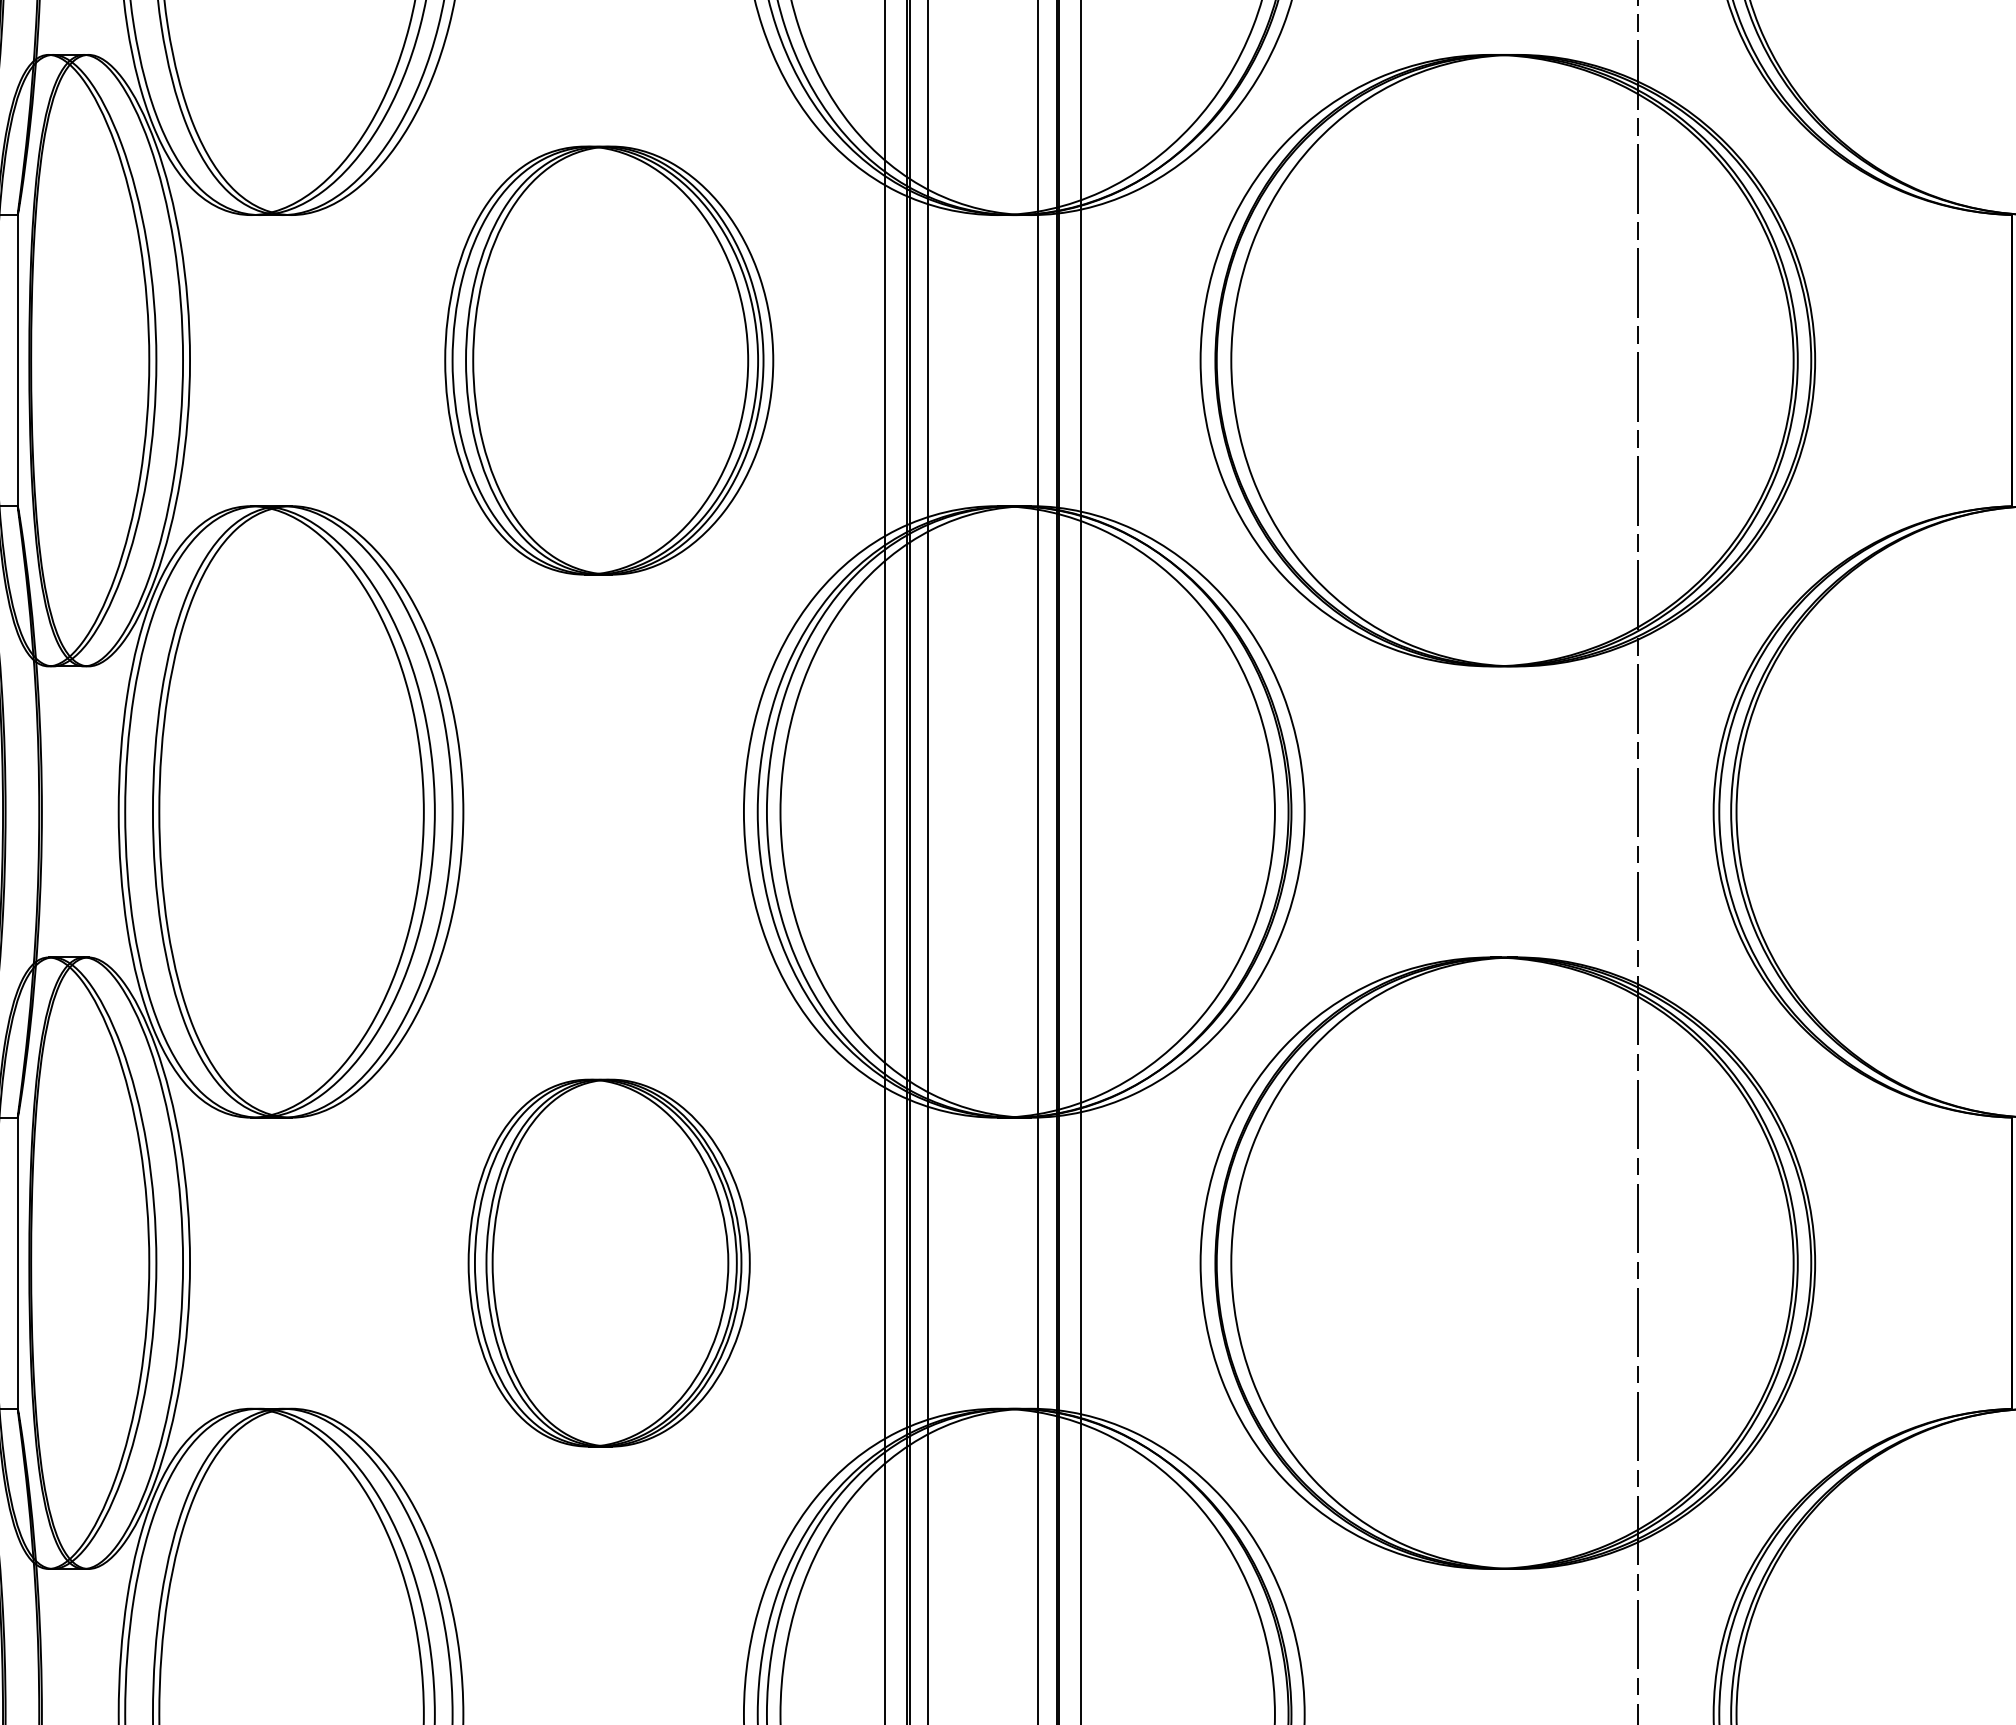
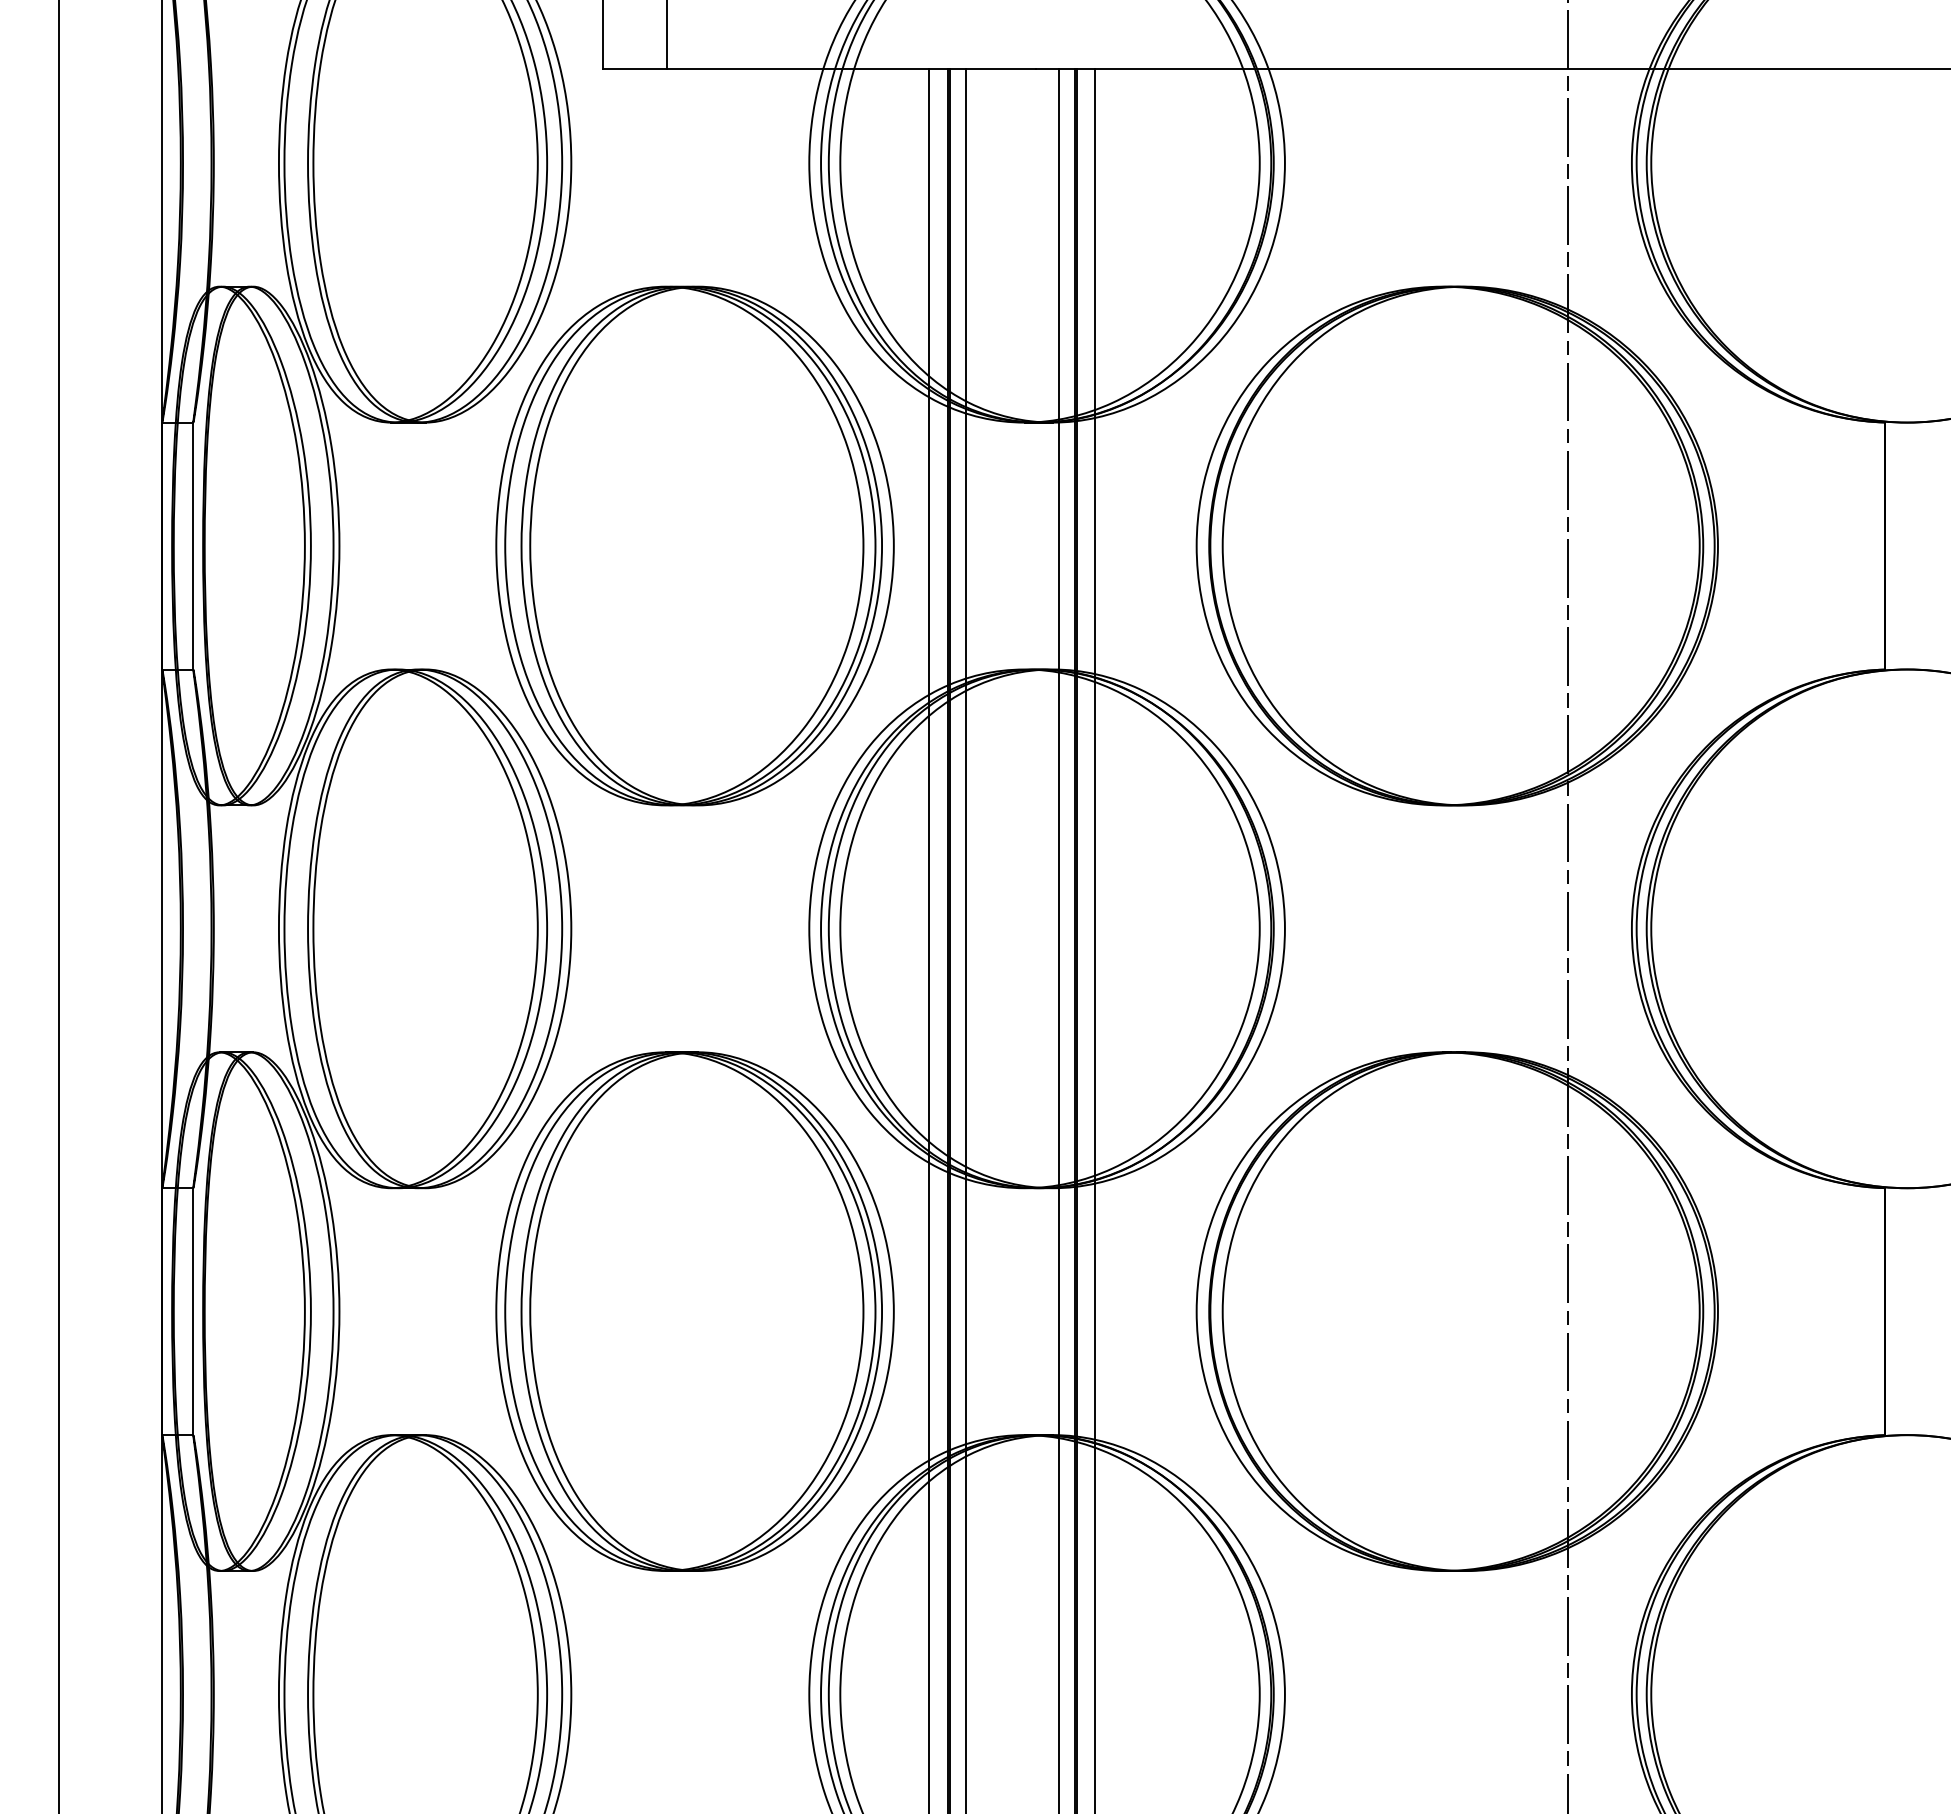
part: (608, 359) -> (694, 545), size x1.43
part: (608, 1263) -> (694, 1311), size x1.67

